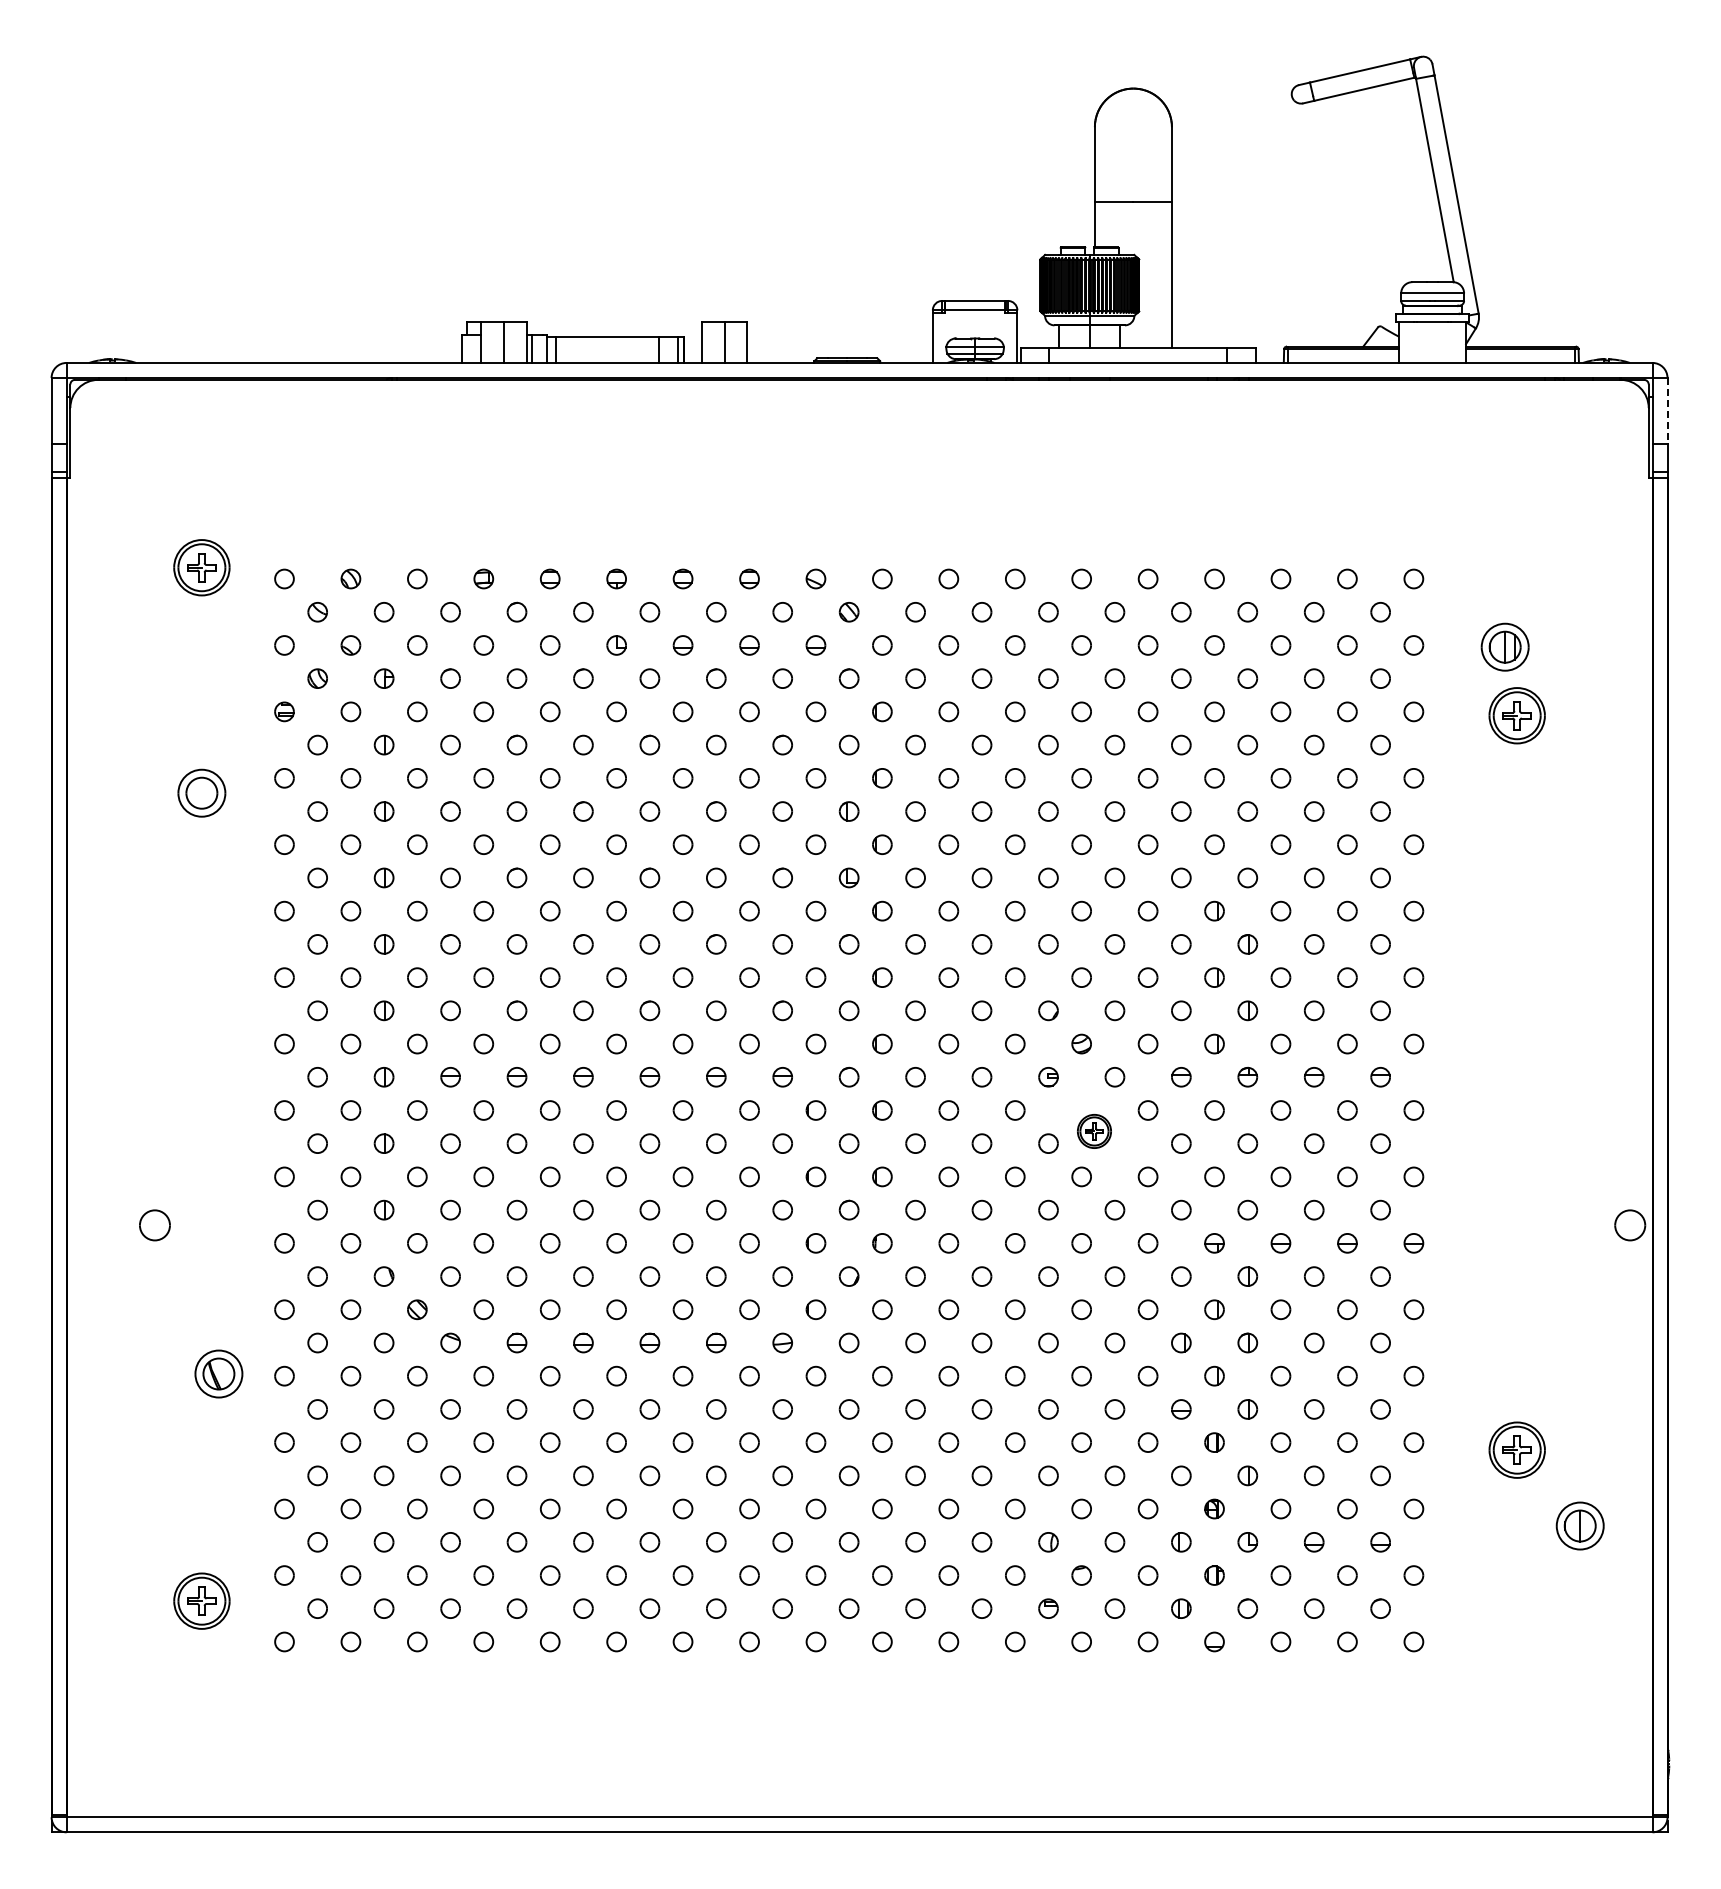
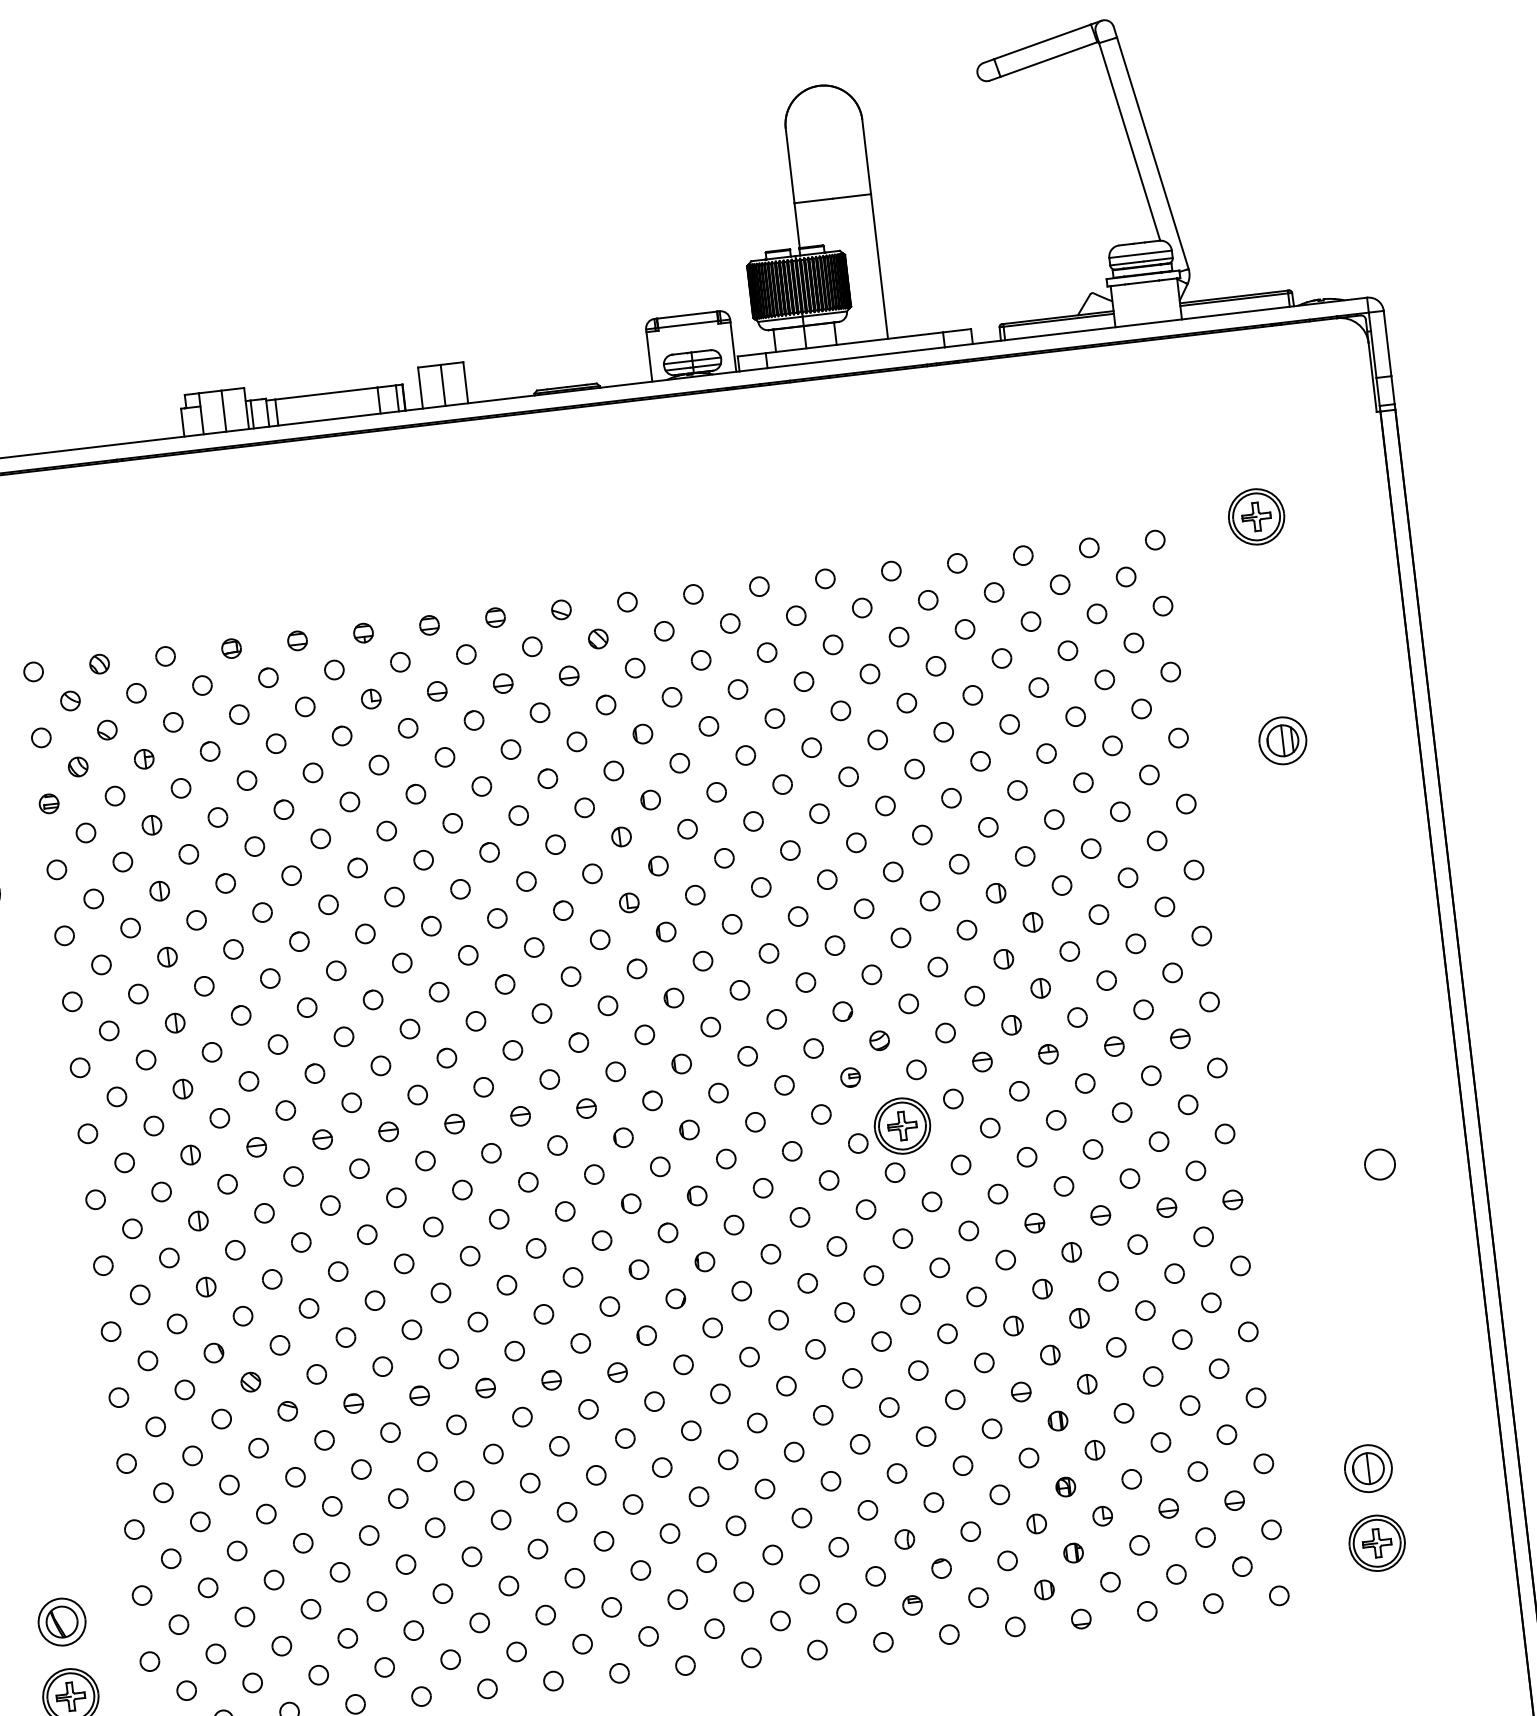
line: (1667, 410) -> (1387, 343), dashed -> solid
part: (1504, 646) -> (1282, 740), moved
part: (1516, 715) -> (1255, 516), moved
part: (1094, 1131) -> (902, 1126), size x1.67
part: (1630, 1225) -> (1380, 1164), moved
part: (218, 1373) -> (61, 1621), moved
part: (1516, 1449) -> (1376, 1542), moved
part: (1579, 1525) -> (1367, 1468), moved

